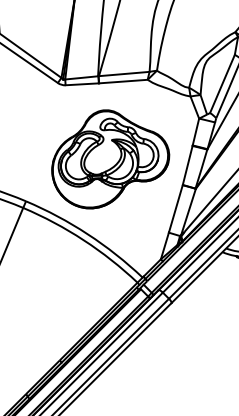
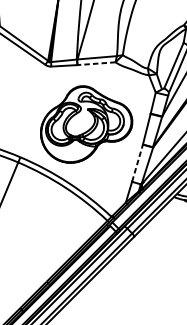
line: (122, 81) -> (95, 63), solid -> dashed
line: (175, 208) -> (137, 162), solid -> dashed

